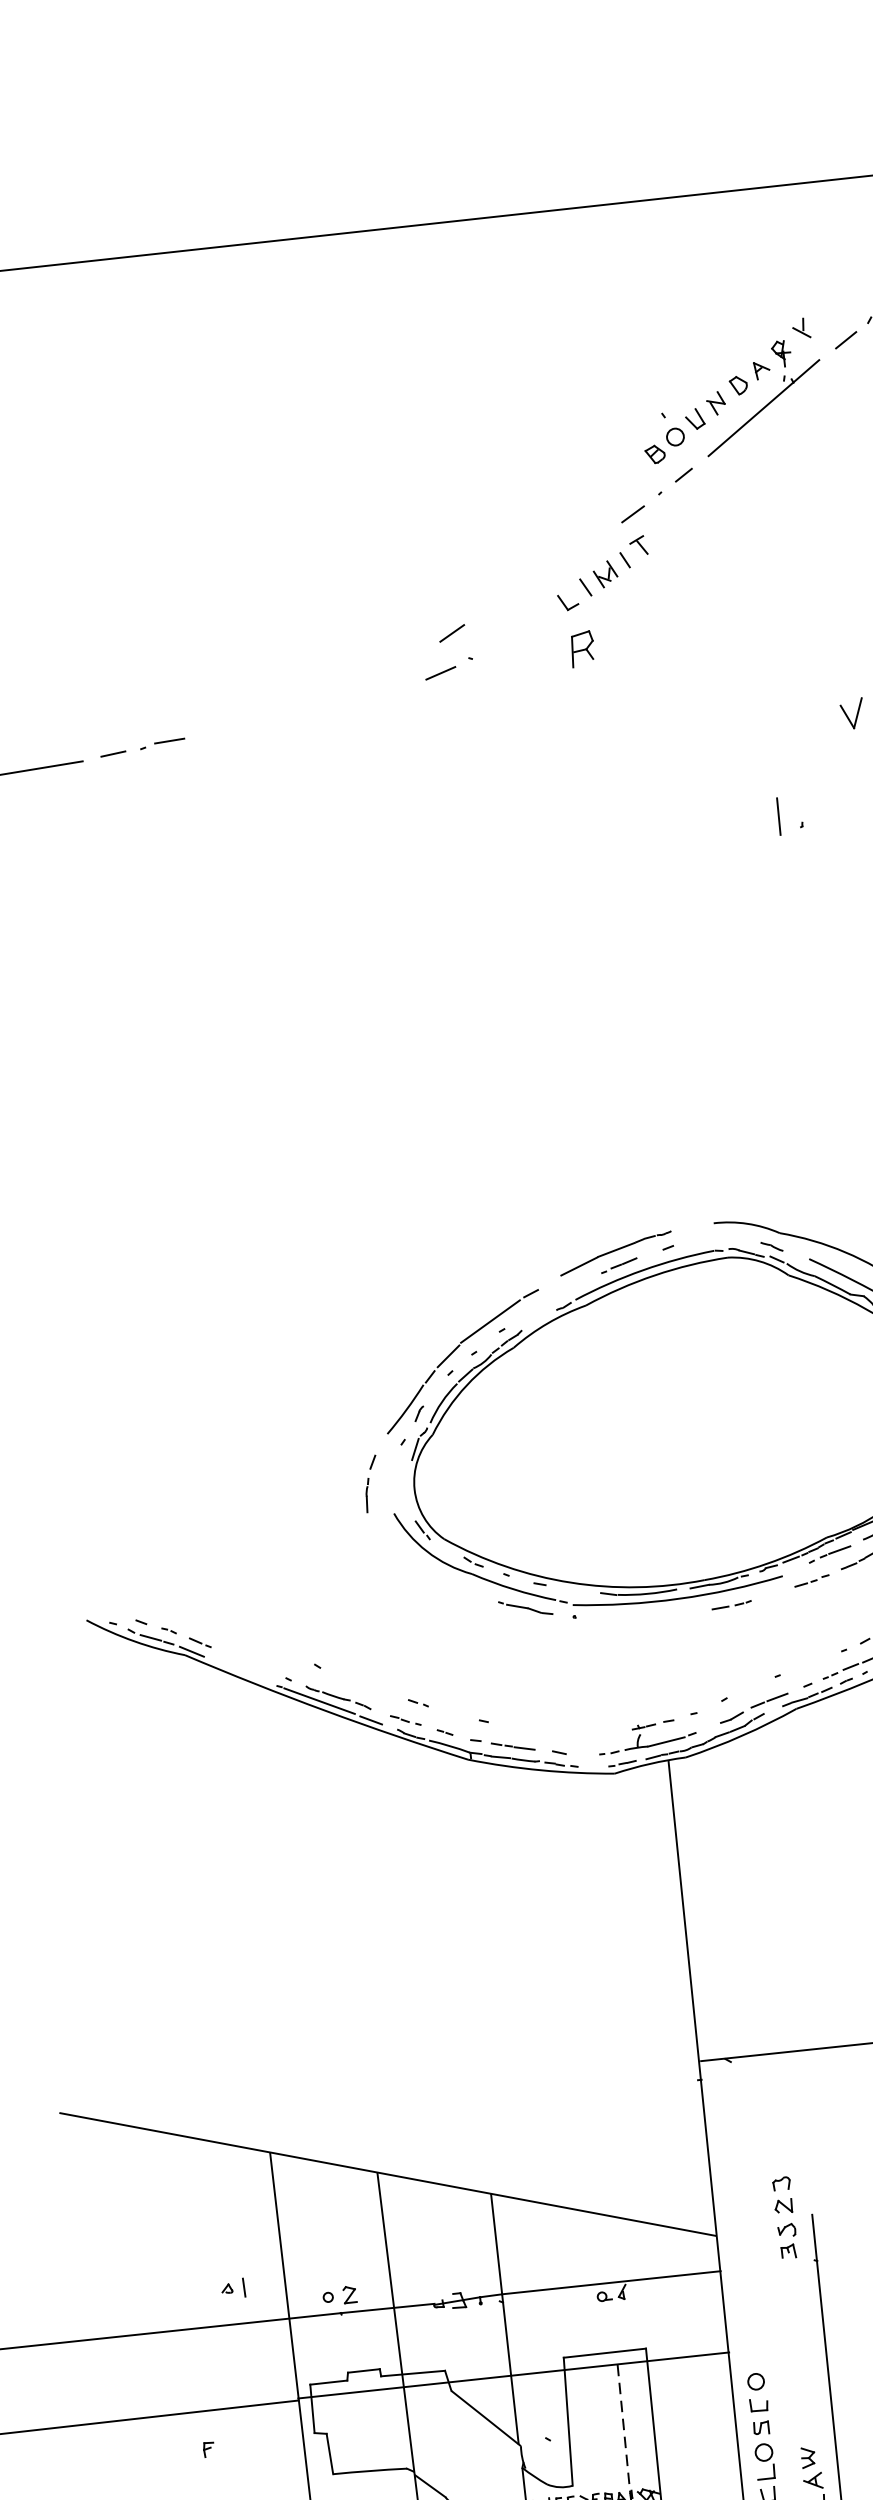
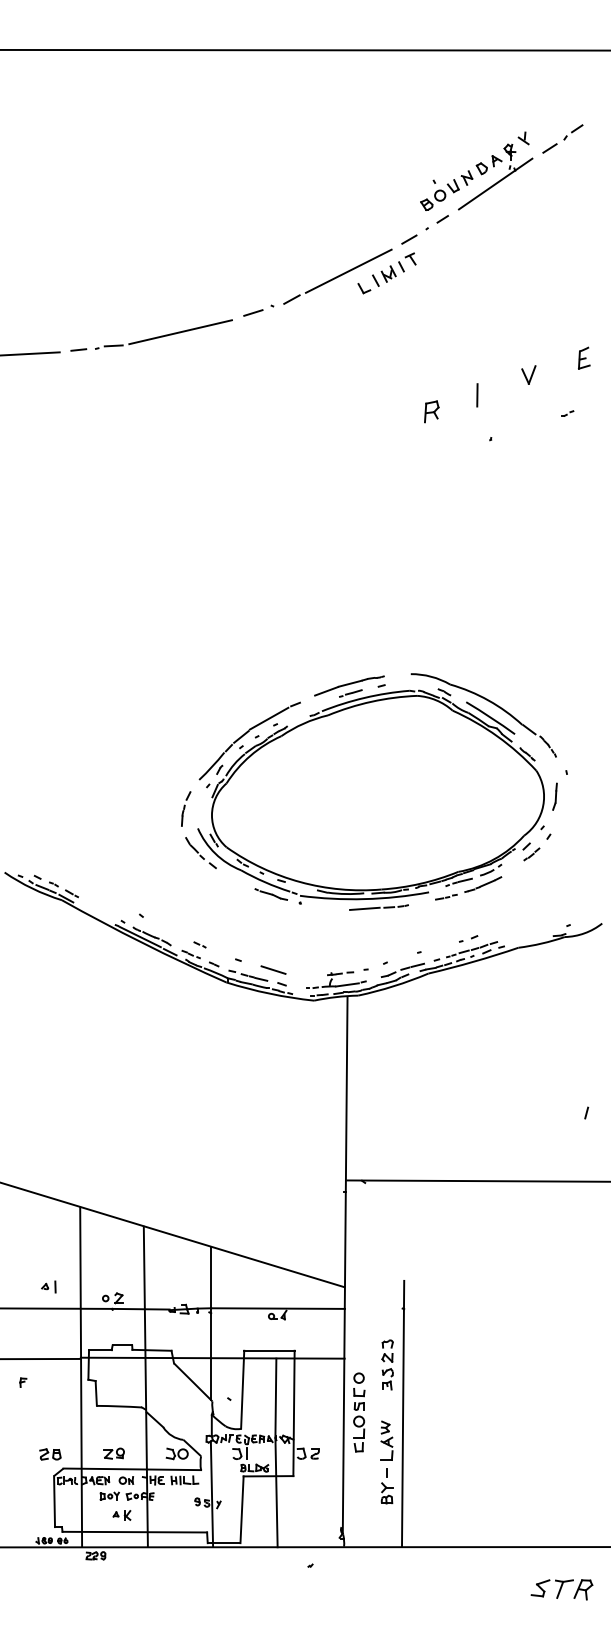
line: (539, 575) -> (348, 270), added
part: (582, 648) -> (431, 411), moved
part: (448, 668) -> (258, 310), moved
line: (276, 707) -> (180, 332), added
line: (779, 816) -> (477, 395), moved
part: (402, 1552) -> (200, 852), added
line: (680, 1614) -> (364, 908), added
line: (542, 1730) -> (273, 969), added
part: (784, 2217) -> (387, 1364), moved
line: (623, 2429) -> (275, 1398), dashed -> solid

